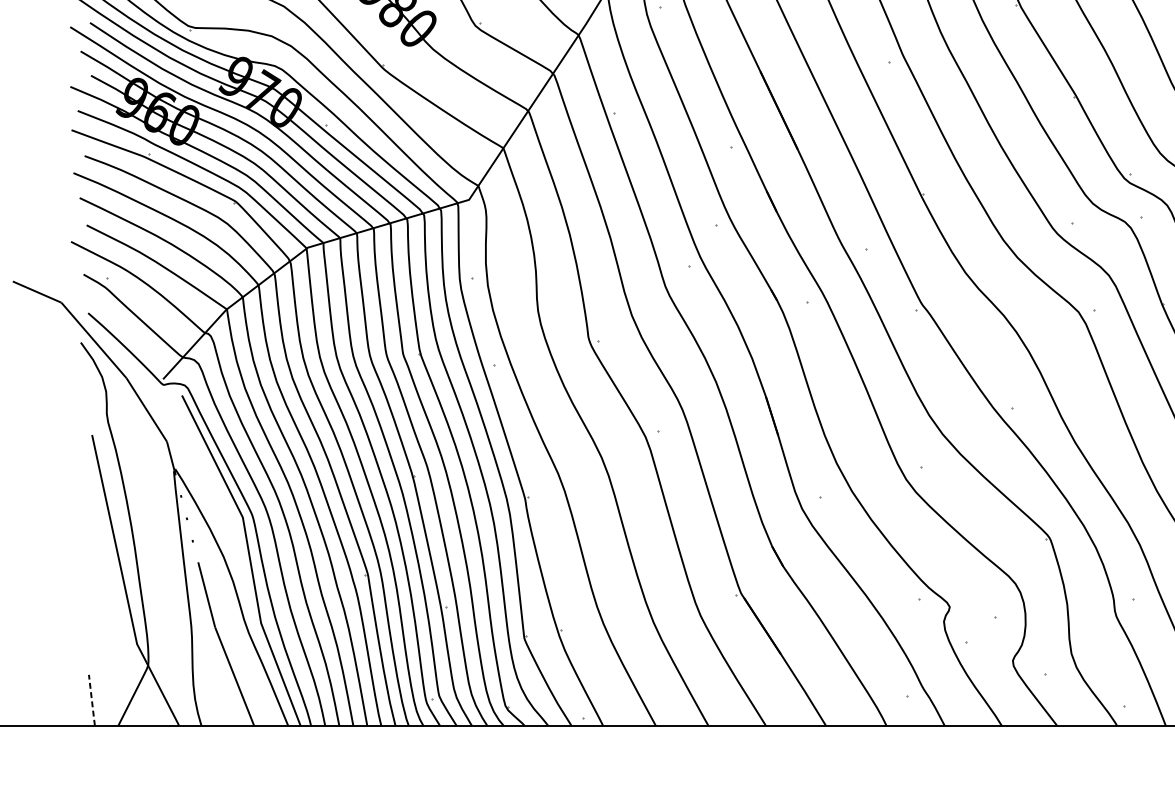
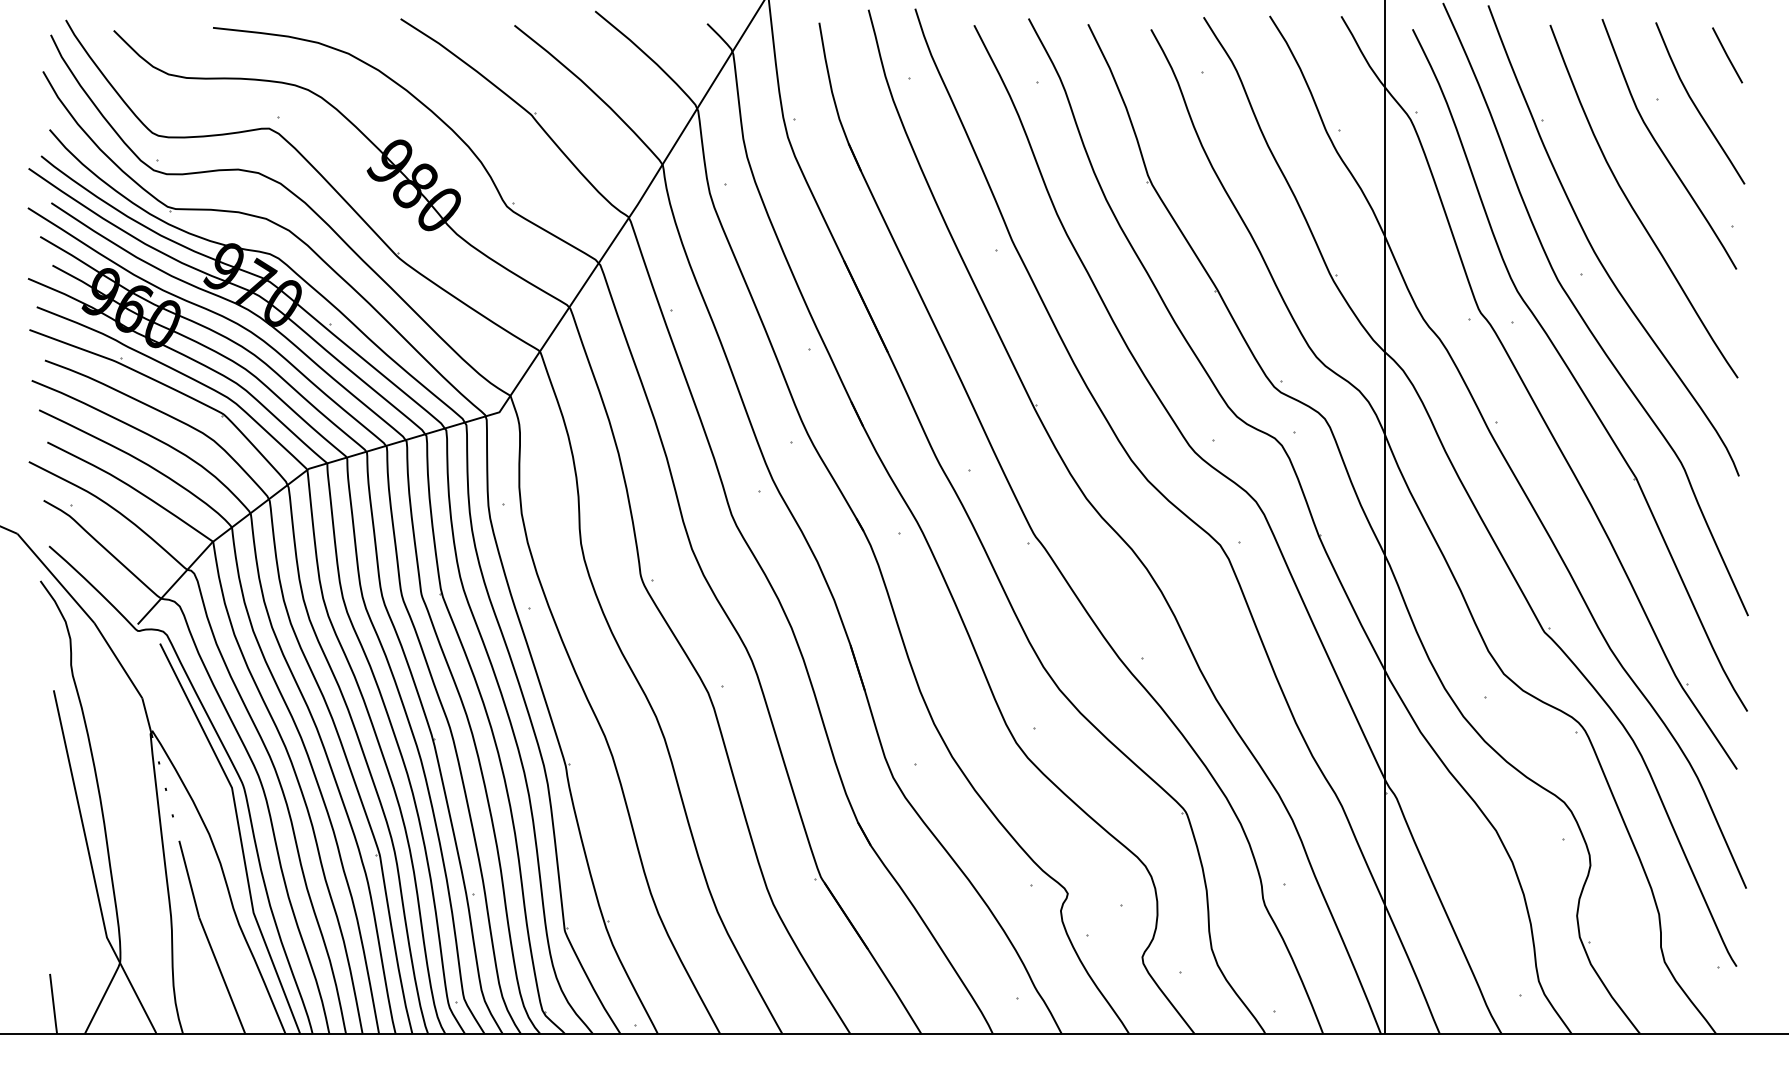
line: (91, 700) -> (53, 1004), dashed -> solid

